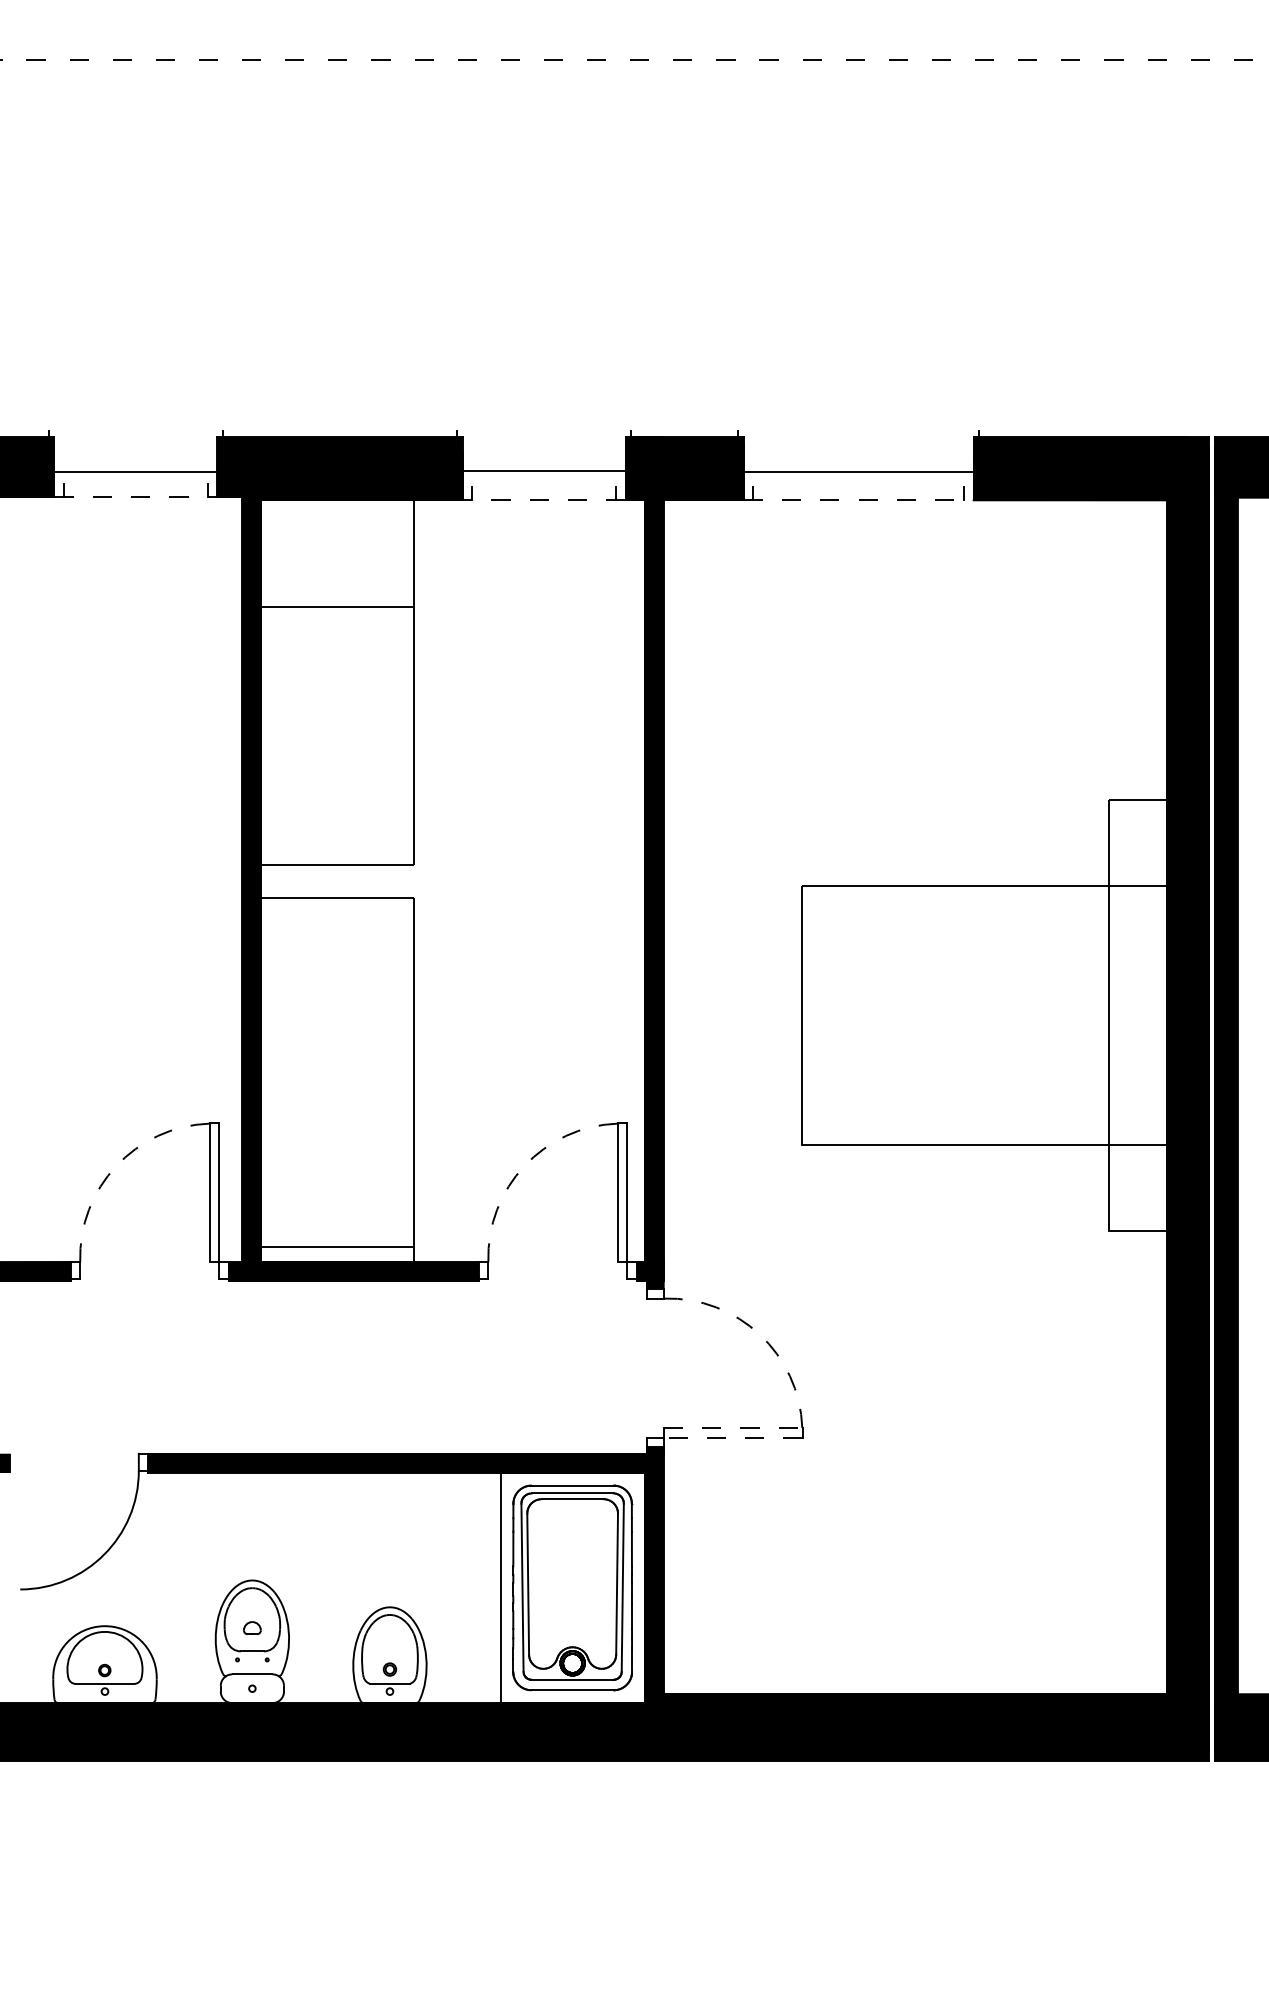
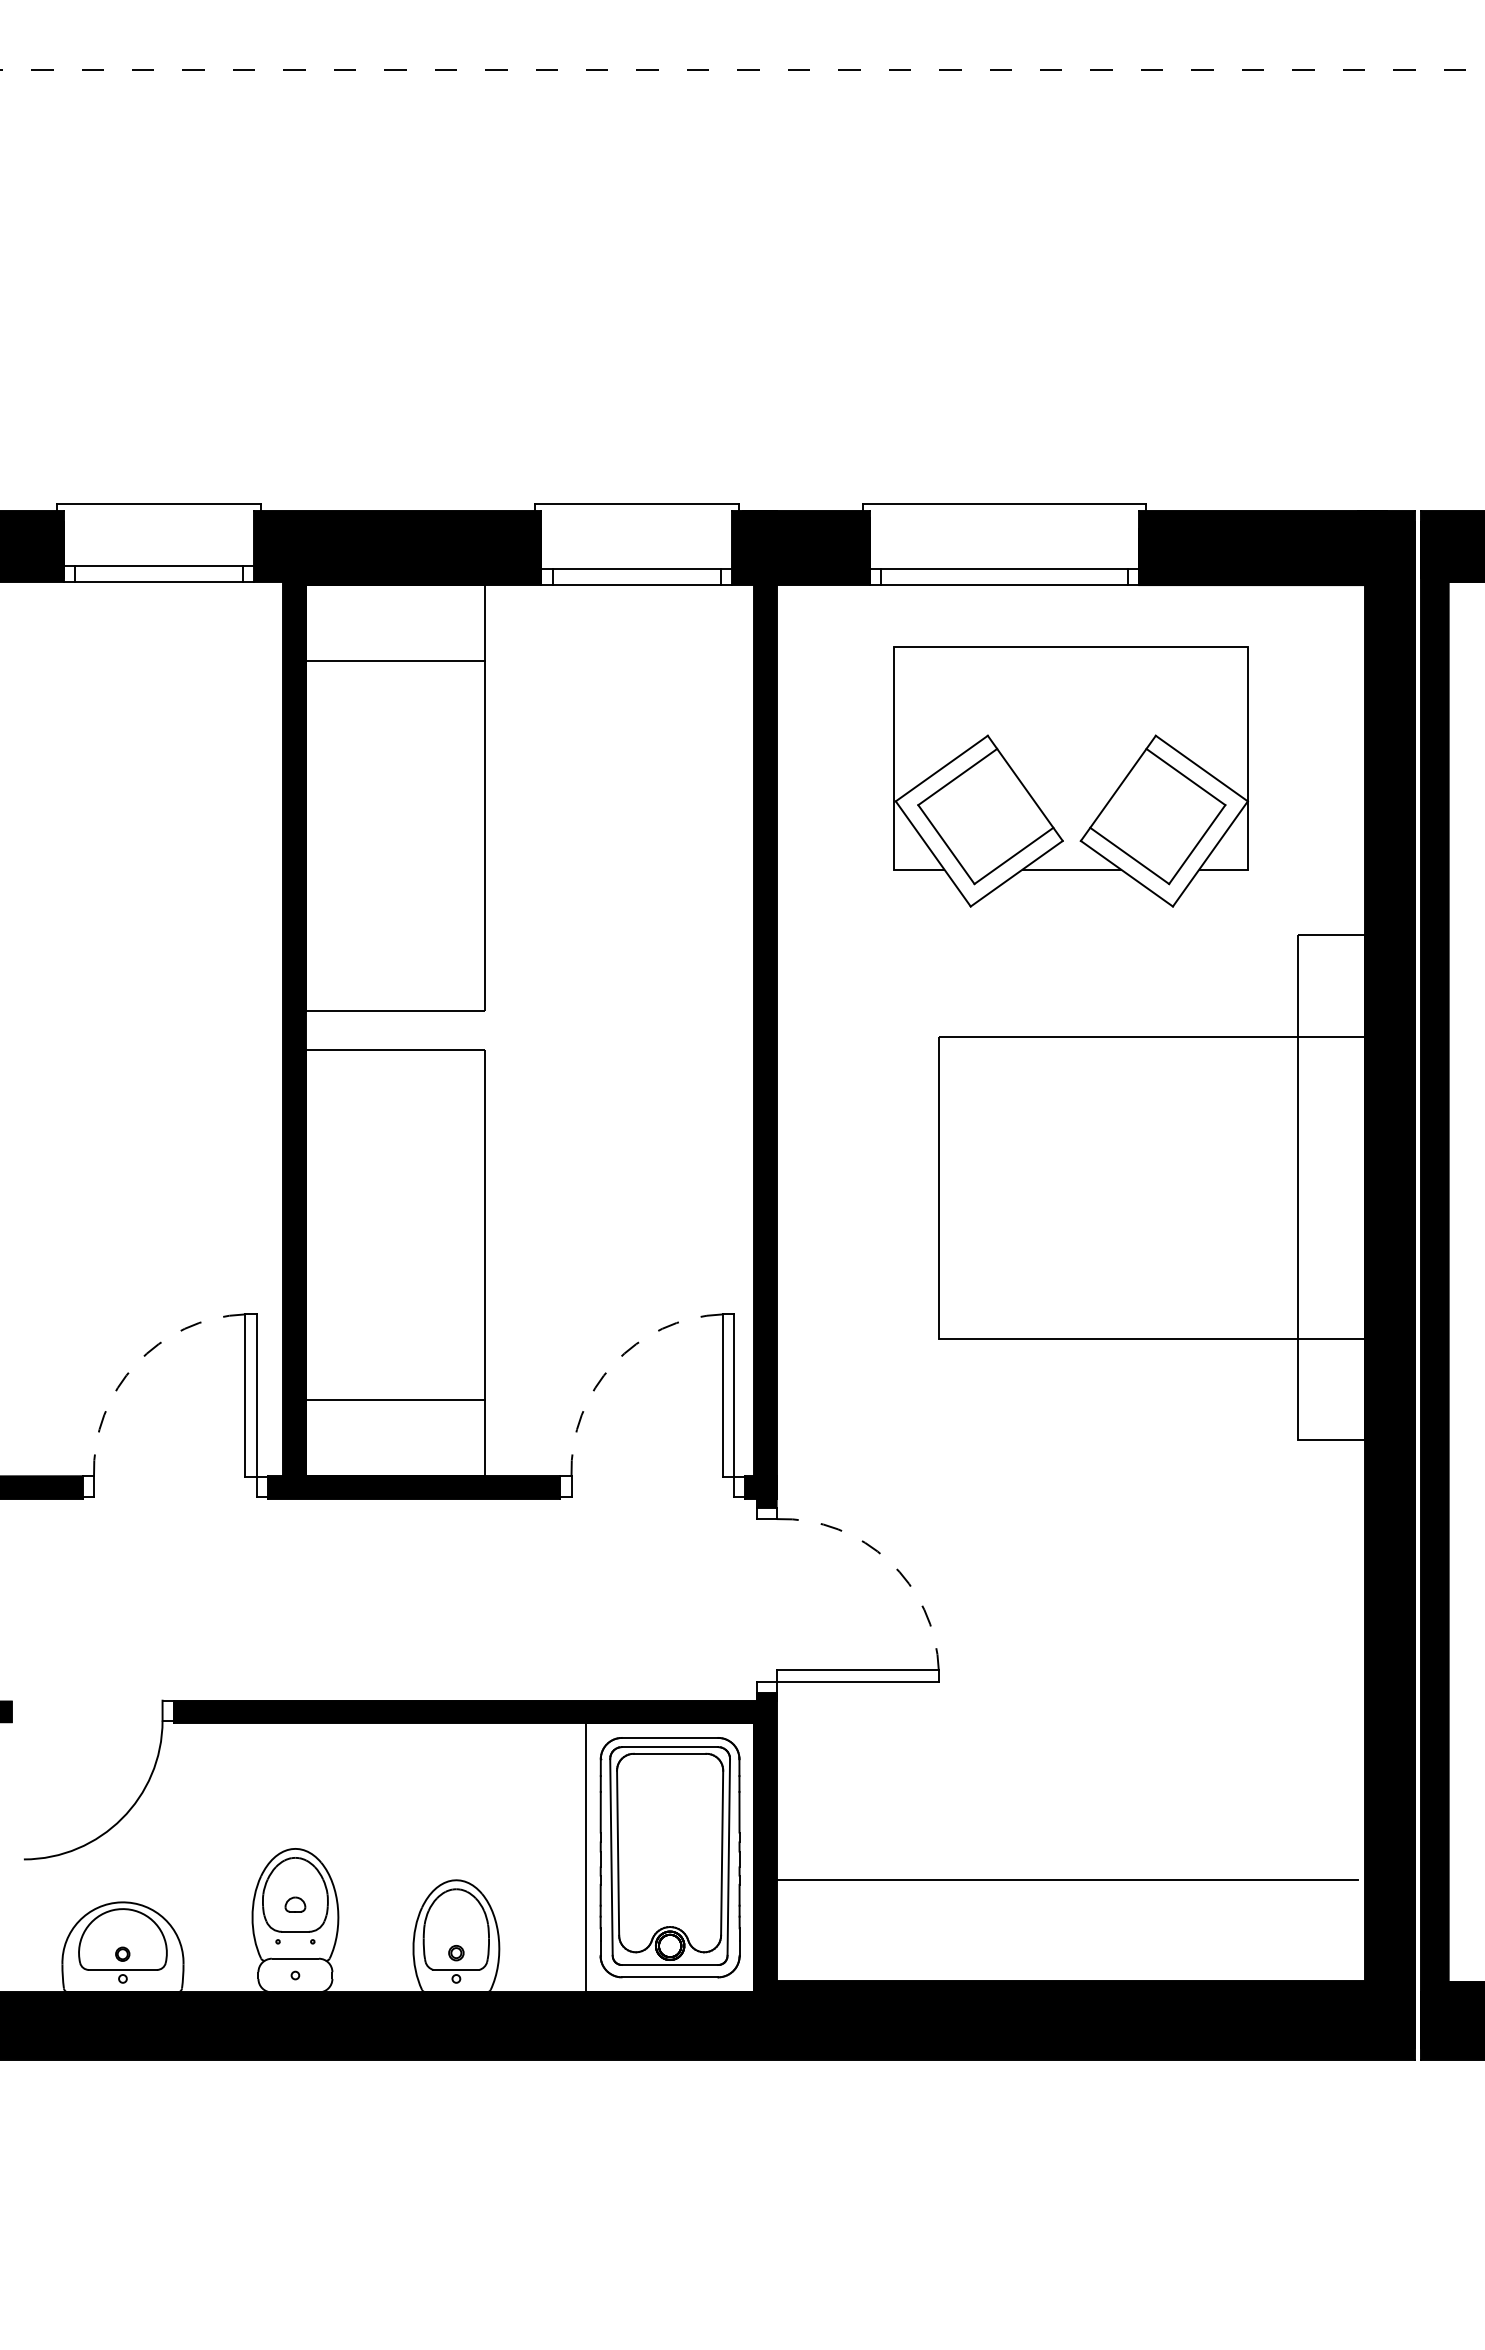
line: (543, 470) -> (636, 504), moved
line: (136, 472) -> (159, 504), moved
line: (858, 472) -> (1004, 504), moved
line: (135, 484) -> (158, 566), added
line: (543, 486) -> (636, 569), added
line: (858, 486) -> (1004, 569), added
line: (136, 497) -> (159, 581), dashed -> solid
line: (543, 500) -> (636, 585), dashed -> solid
line: (858, 500) -> (1004, 585), dashed -> solid
line: (337, 606) -> (394, 661), moved
part: (914, 663) -> (1070, 776), added
line: (337, 1246) -> (394, 1400), moved
line: (733, 1428) -> (858, 1670), dashed -> solid
line: (732, 1437) -> (857, 1681), dashed -> solid
line: (912, 1607) -> (1067, 1880), added

